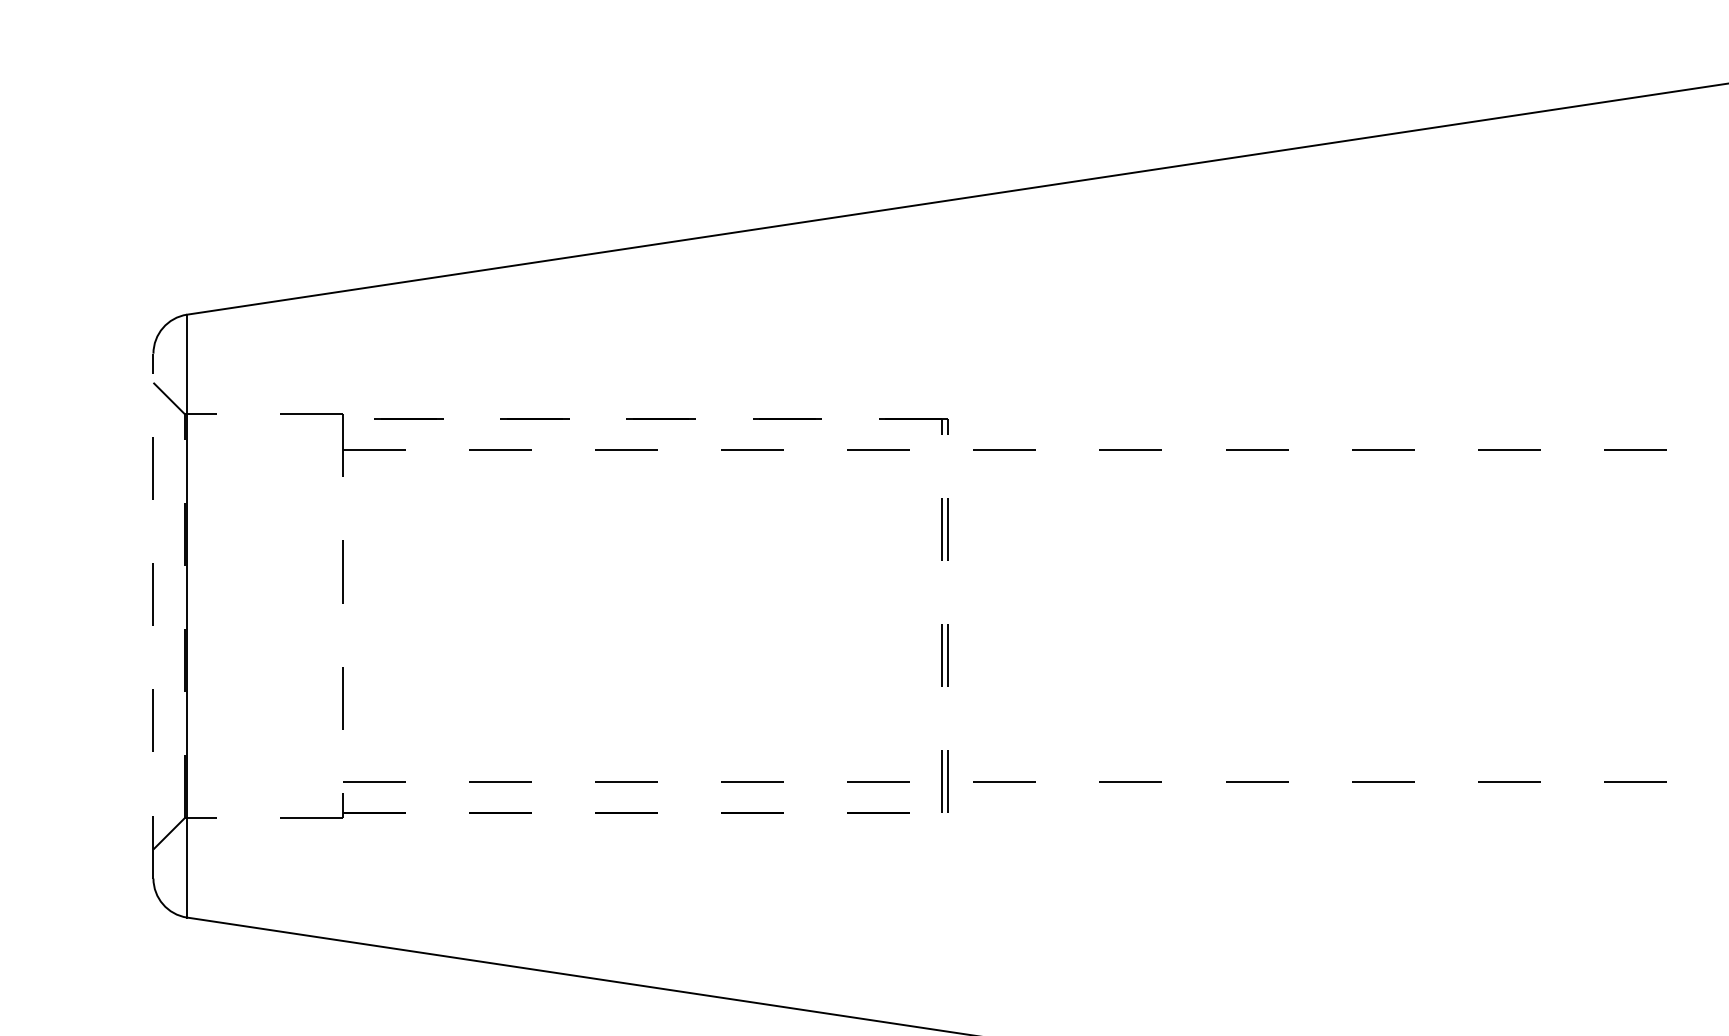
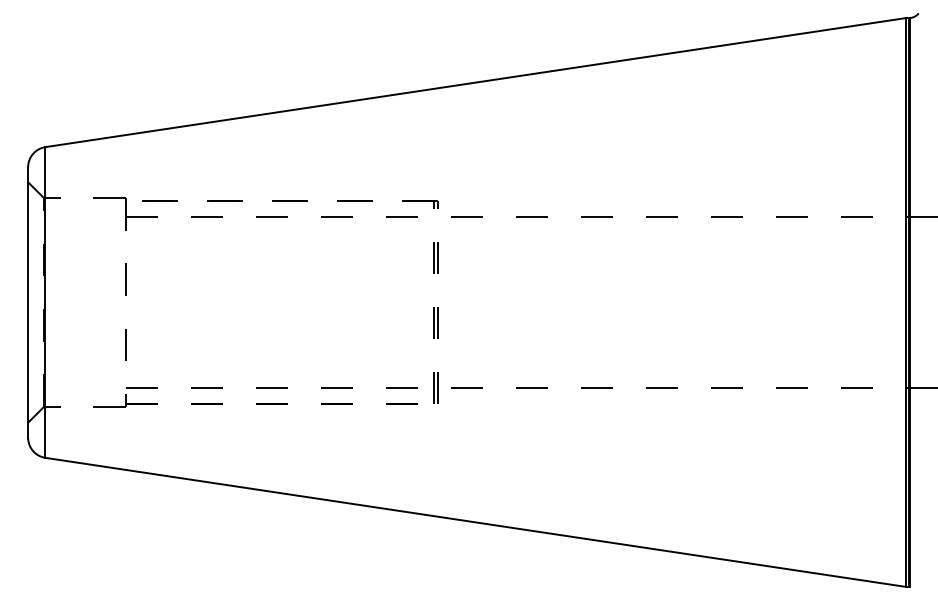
line: (154, 616) -> (28, 302), dashed -> solid

